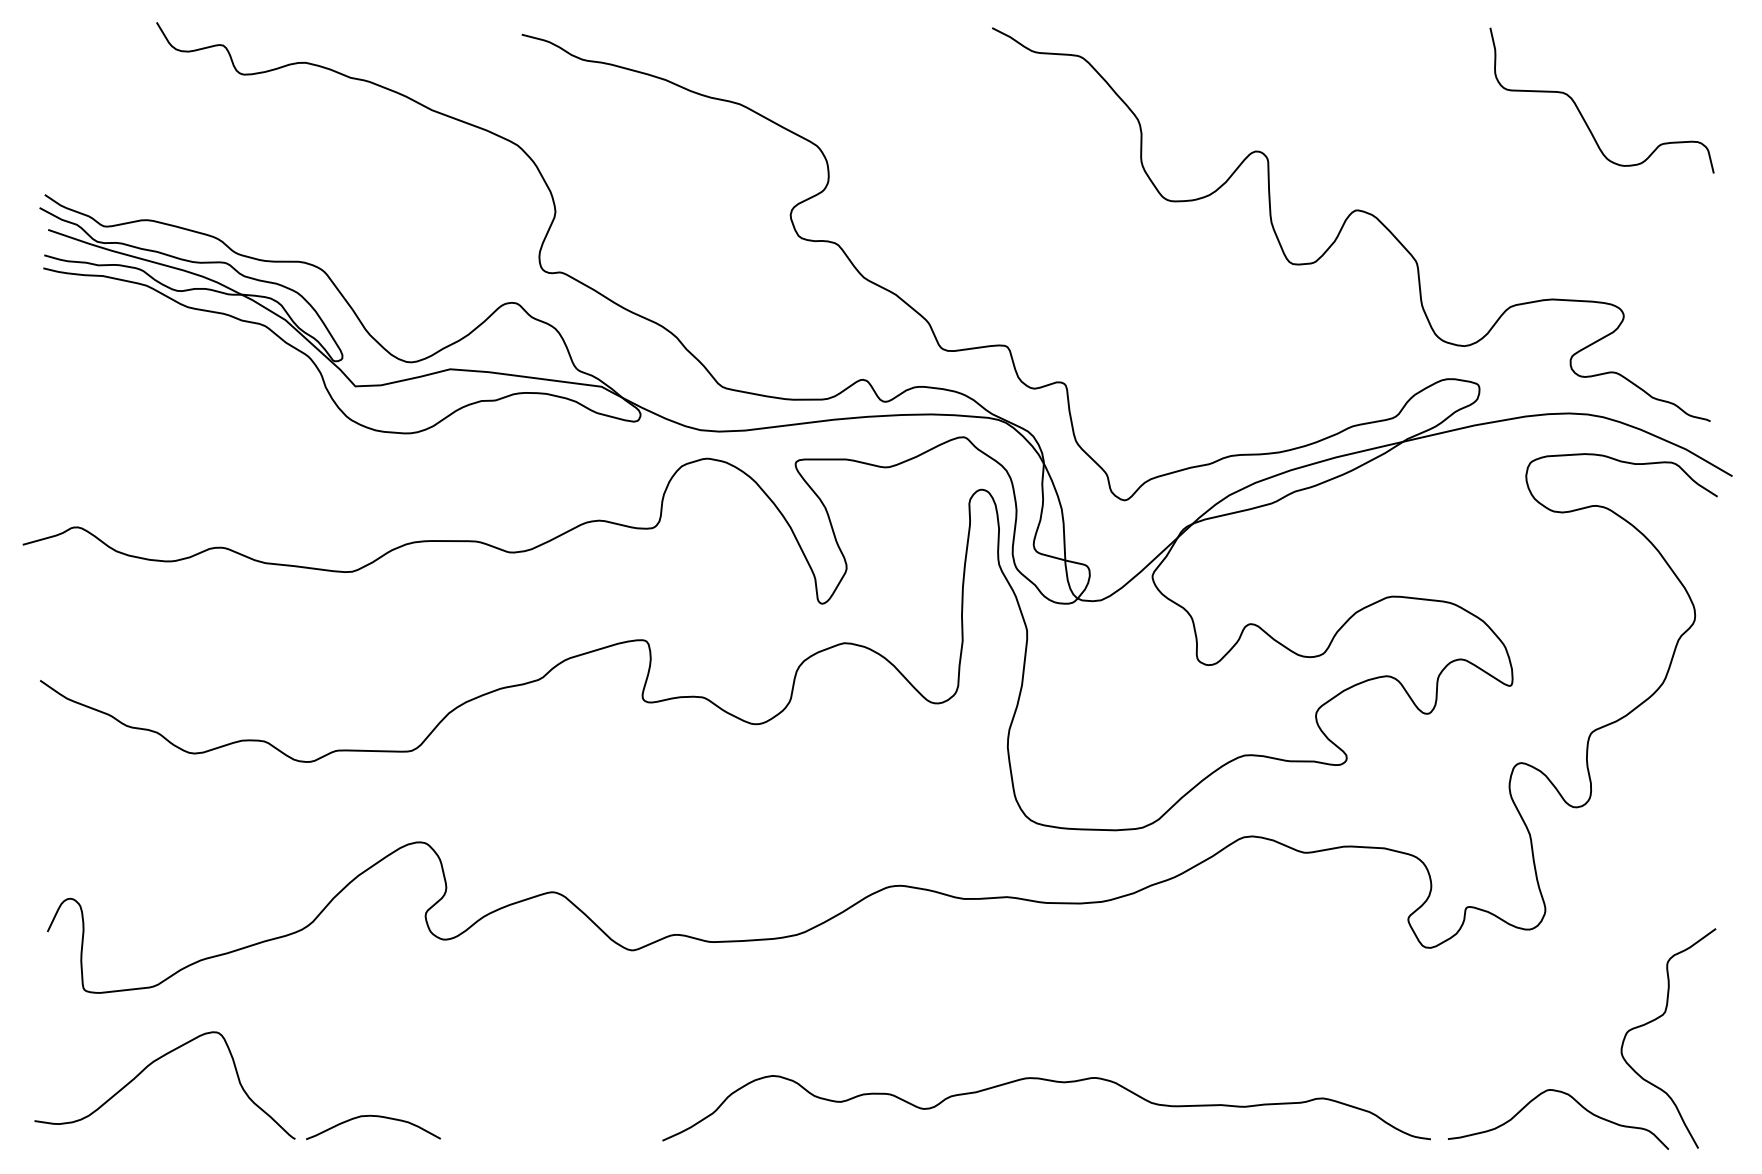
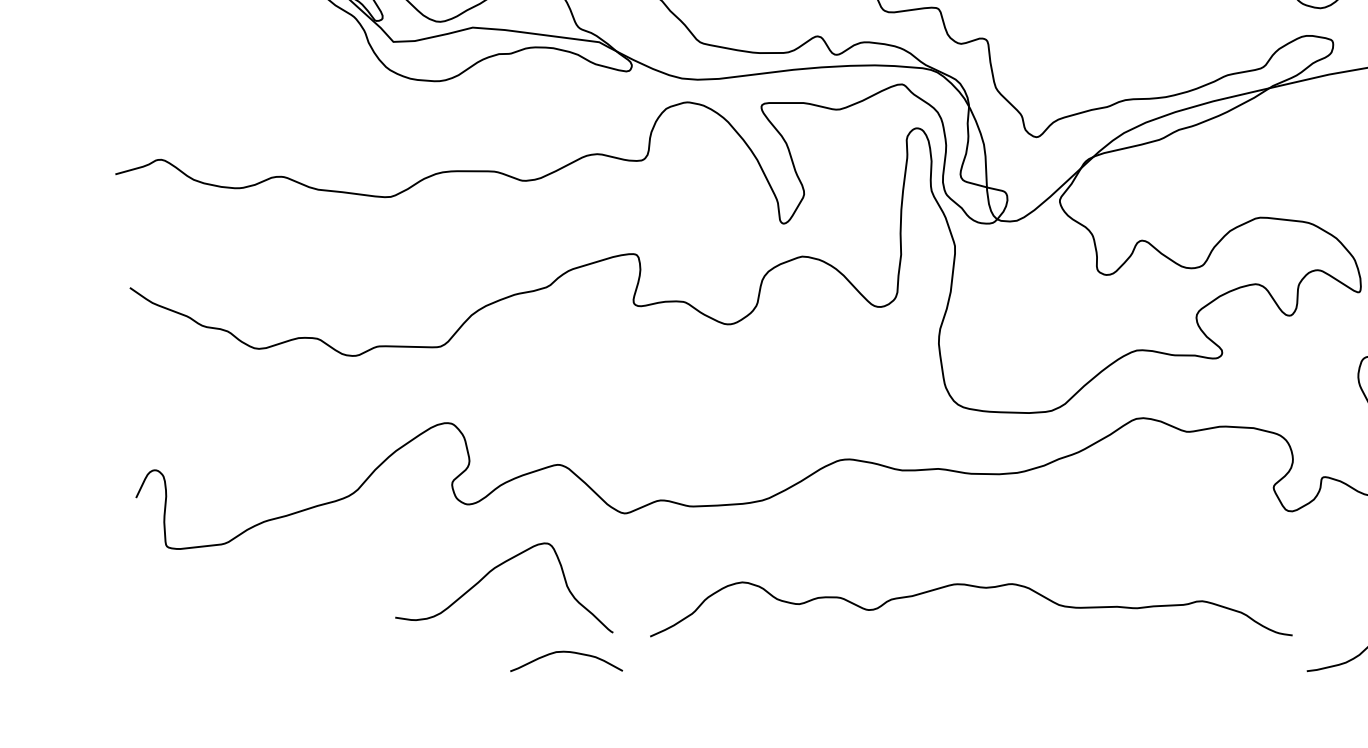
curve: (150, 1065) -> (492, 571), moved
curve: (1048, 1081) -> (972, 587), moved
curve: (377, 1117) -> (569, 653), moved

